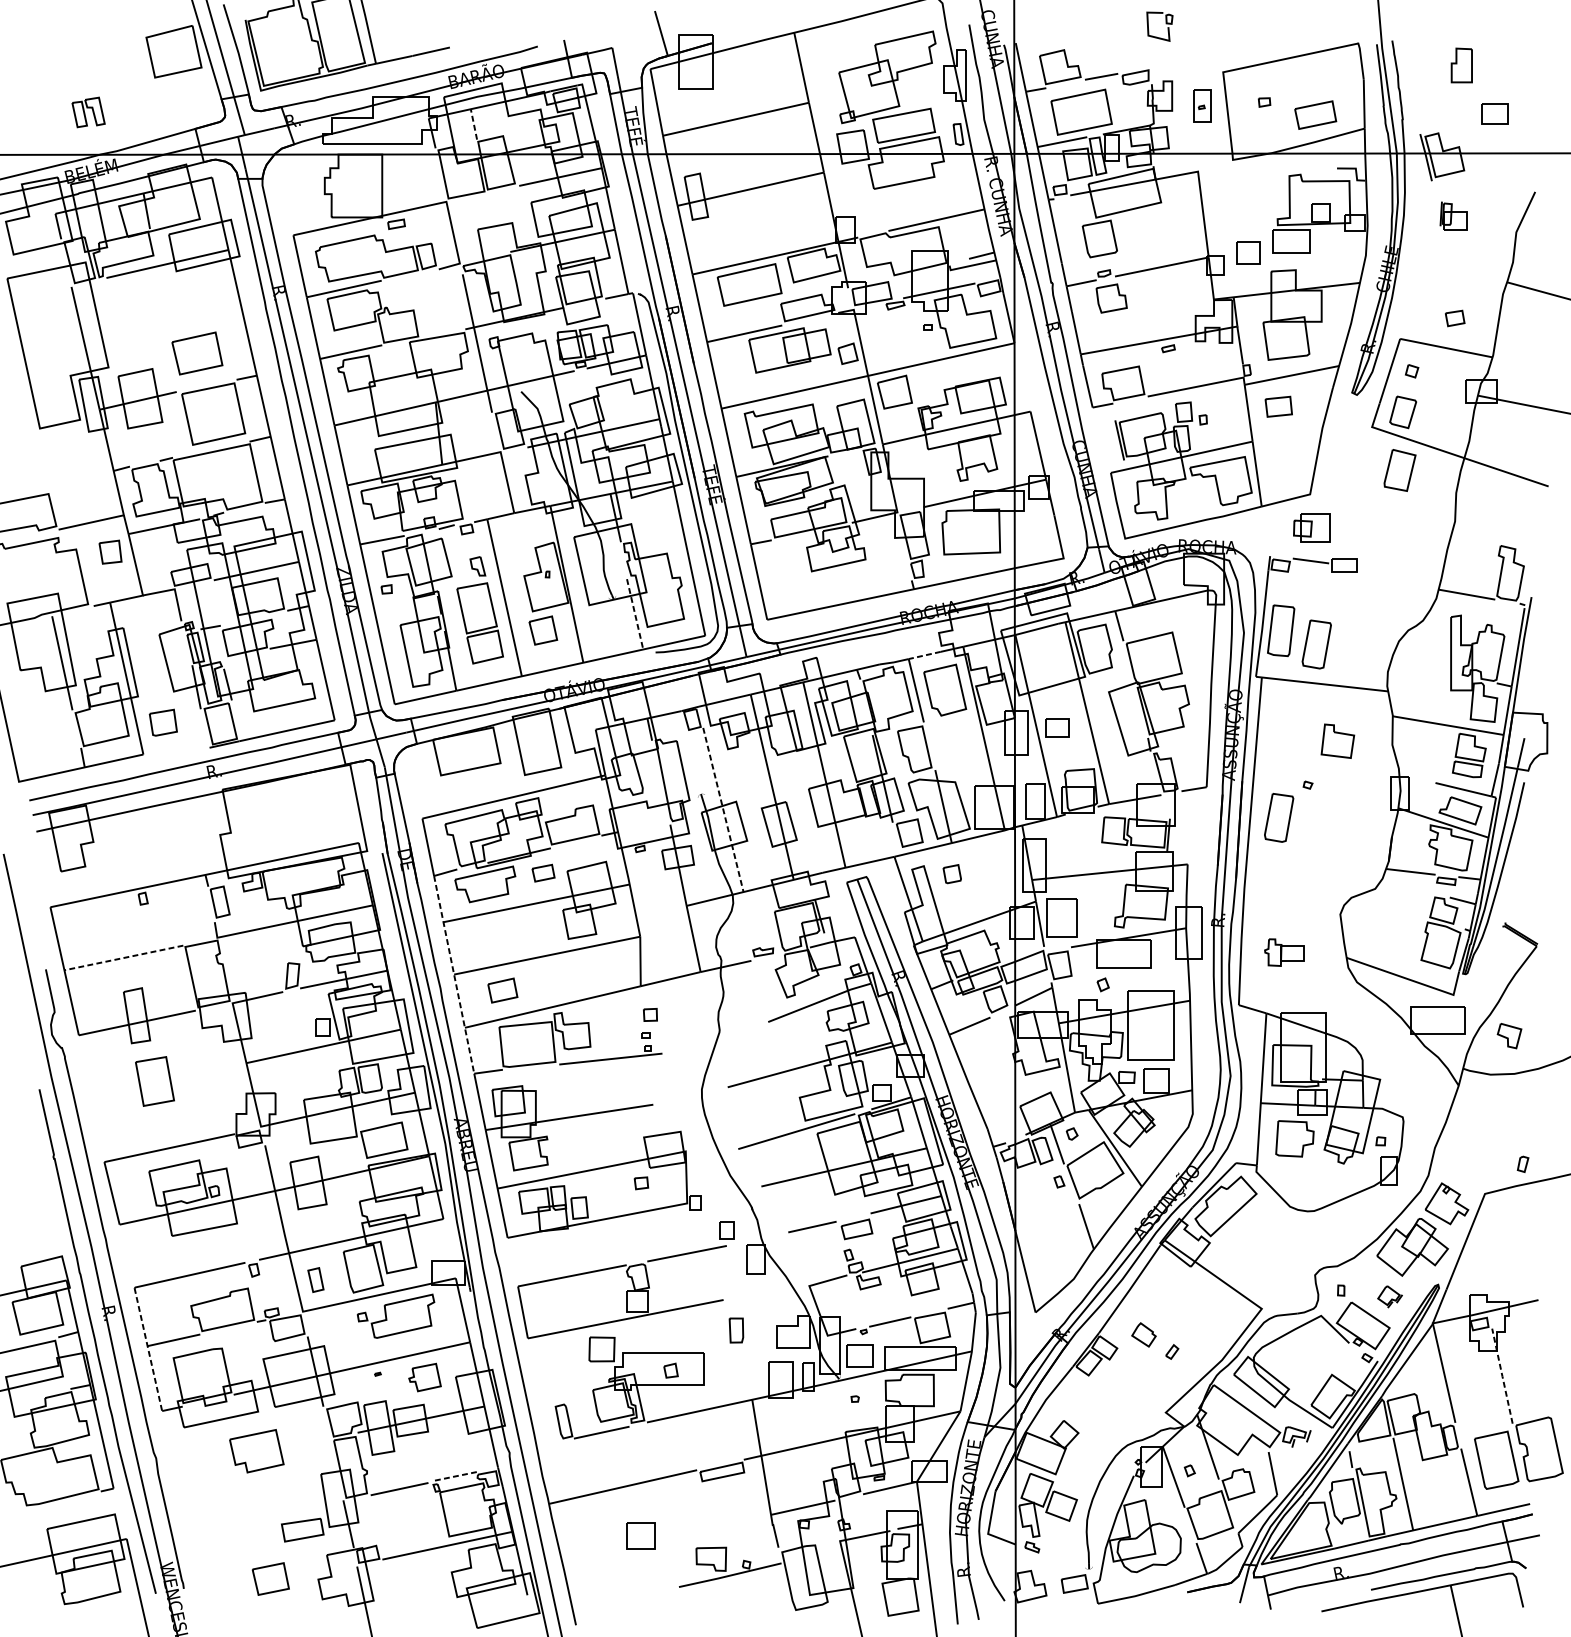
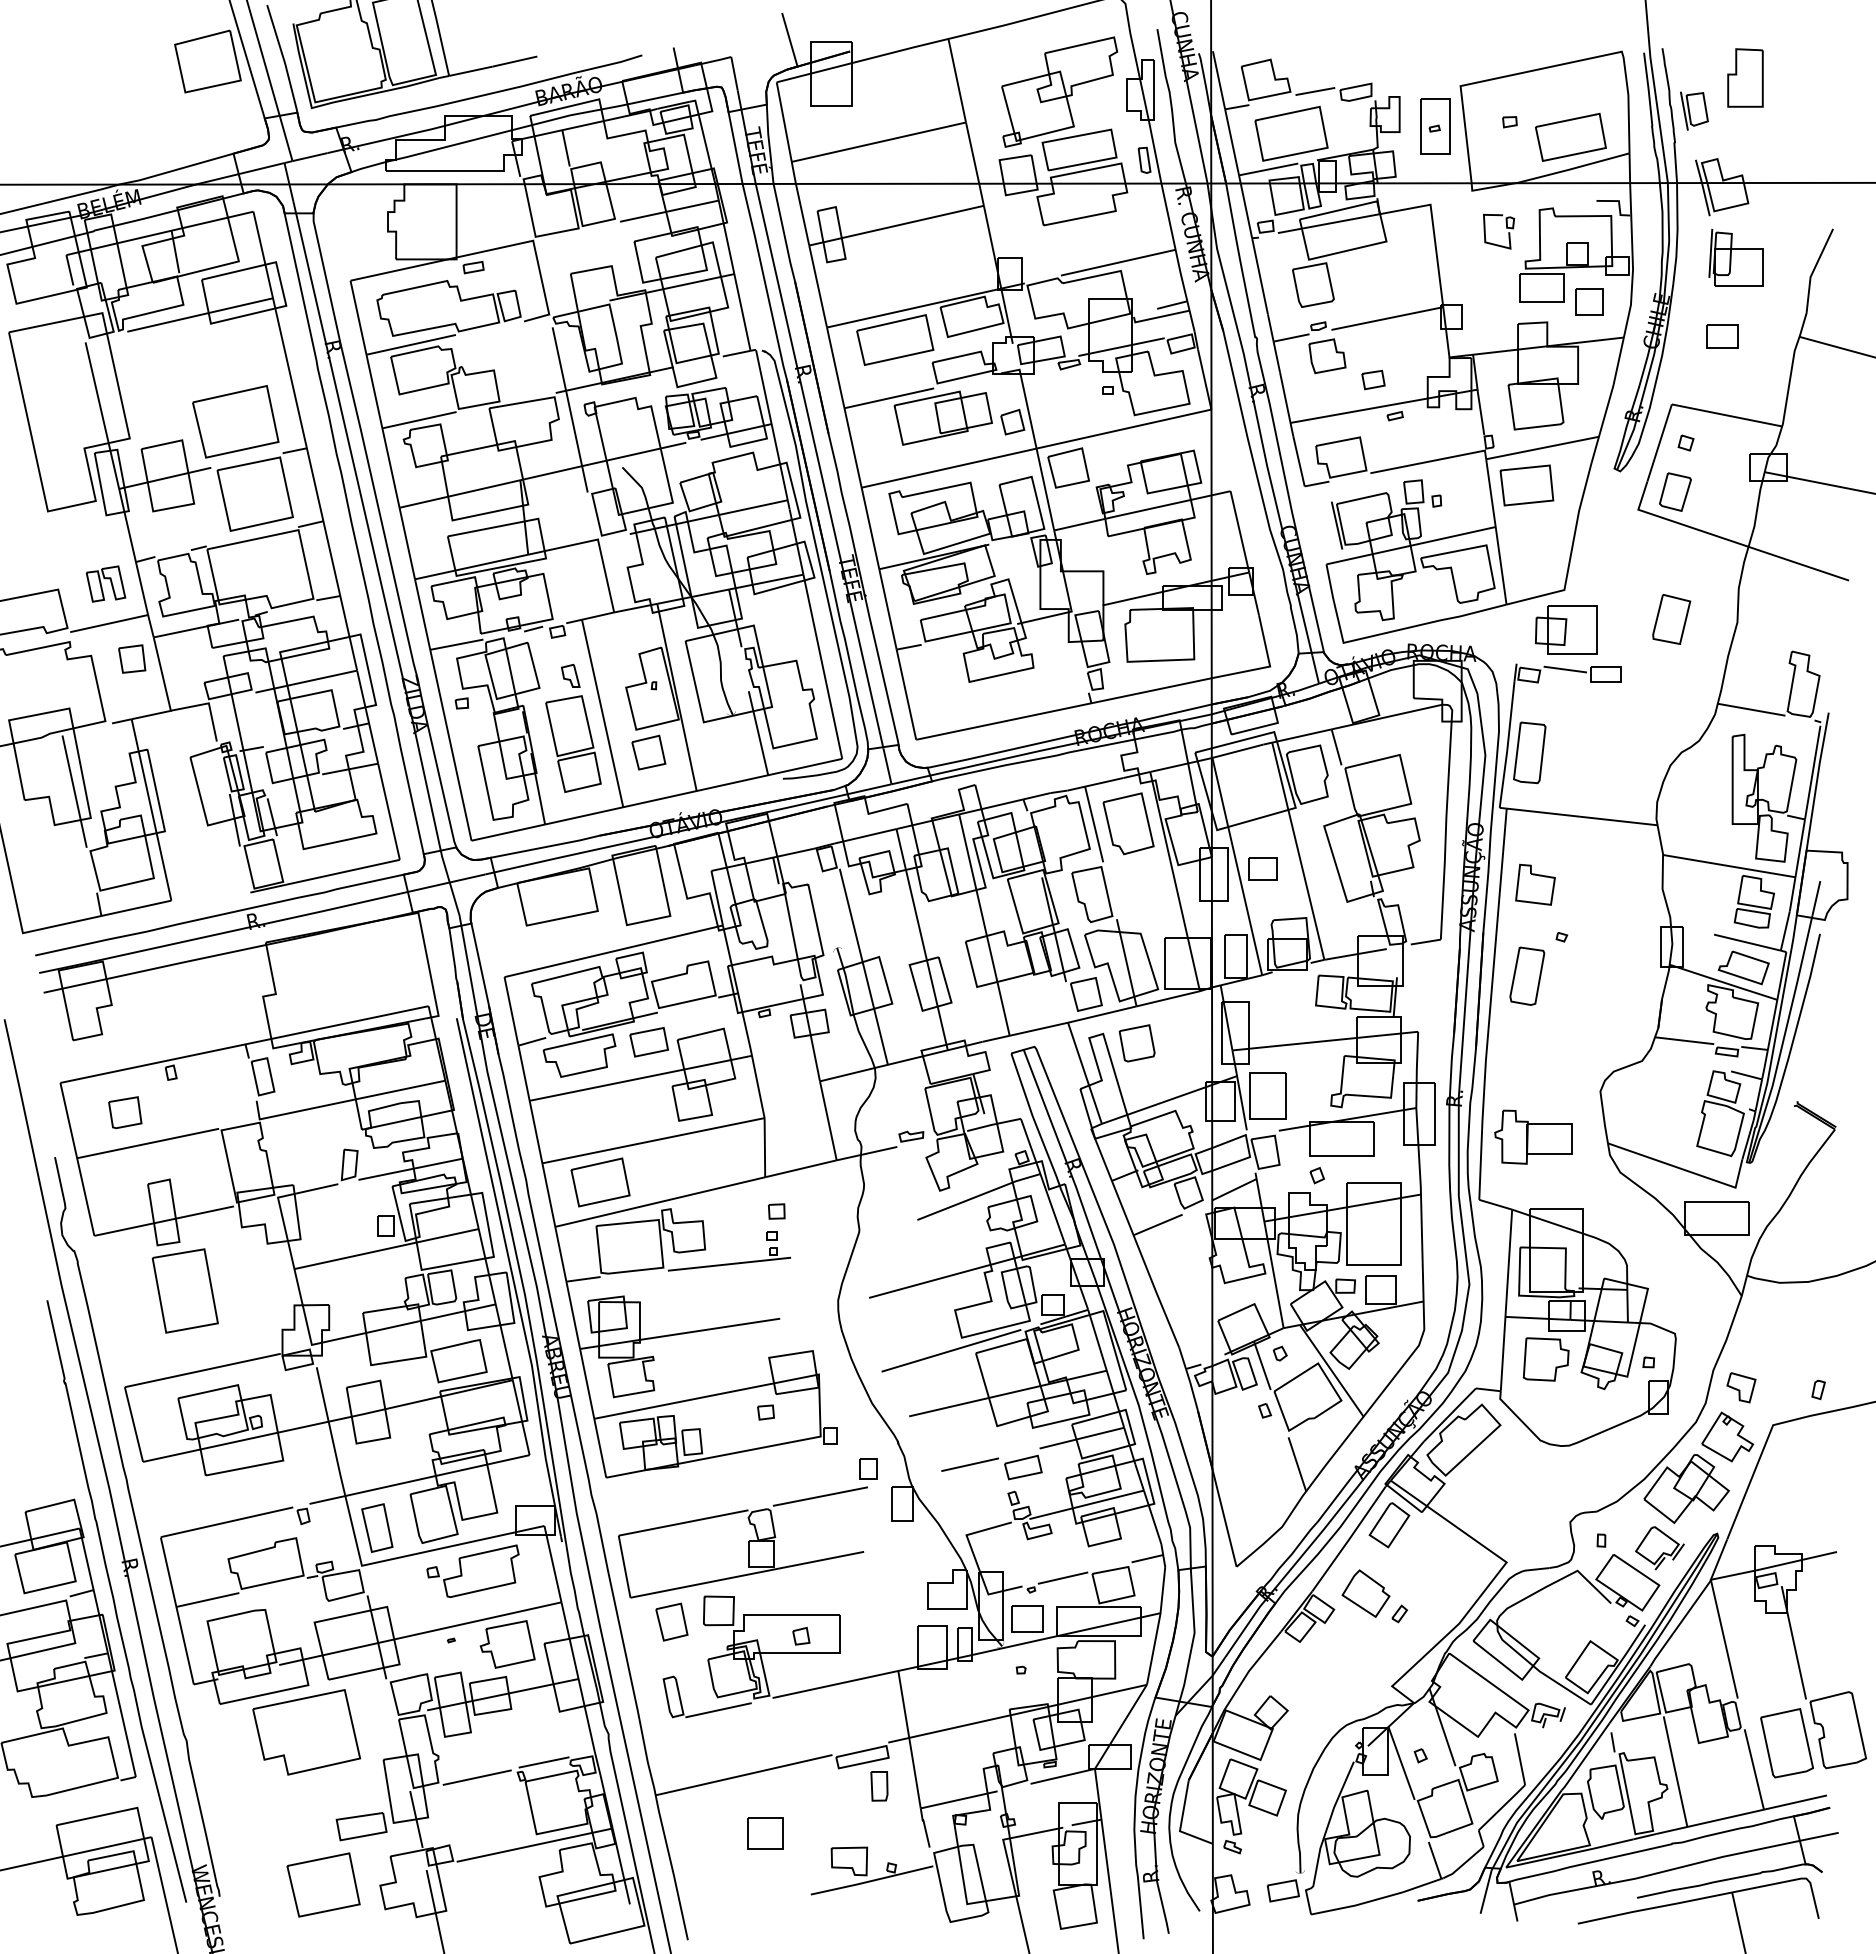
part: (1166, 24) -> (1506, 228), moved
part: (1461, 65) -> (1745, 77), size x1.43
part: (1419, 92) -> (1694, 110), added
part: (1202, 106) -> (1435, 126), size x1.43
part: (88, 111) -> (105, 583), moved
part: (1494, 113) -> (1722, 336), moved
part: (1315, 114) -> (1570, 136), size x1.43
line: (474, 124) -> (566, 148), dashed -> solid
part: (1453, 215) -> (1735, 257), size x1.67
part: (1248, 252) -> (1589, 301), moved
part: (1455, 318) -> (1373, 379), moved
part: (197, 353) -> (235, 421), size x1.43
part: (1278, 406) -> (1526, 485), size x1.67
part: (1399, 470) -> (1671, 619), moved
part: (1311, 527) -> (1566, 629), size x1.43
line: (635, 614) -> (758, 733), dashed -> solid
part: (1316, 643) -> (1572, 768), removed
line: (924, 655) -> (1104, 782), dashed -> solid
part: (163, 722) -> (125, 1112), moved
part: (1337, 741) -> (1535, 884), moved
line: (723, 809) -> (863, 966), dashed -> solid
part: (543, 873) -> (648, 1042), size x1.43
part: (951, 874) -> (1136, 1043), size x1.67
part: (1284, 952) -> (1533, 1136), size x1.67
line: (123, 957) -> (147, 1143), dashed -> solid
line: (454, 975) -> (542, 1164), dashed -> solid
part: (502, 990) -> (600, 1182), size x1.67
part: (1509, 1035) -> (1741, 1387), moved
part: (154, 1081) -> (184, 1290), size x1.43
part: (1163, 1277) -> (1389, 1525), added
part: (316, 1279) -> (377, 1527), size x1.67
part: (1389, 1297) -> (1659, 1548), size x1.67
part: (736, 1330) -> (879, 1786), moved
part: (1143, 1334) -> (1365, 1593), size x1.67
line: (148, 1349) -> (177, 1611), dashed -> solid
part: (562, 1358) -> (671, 1621), added
line: (1502, 1376) -> (1794, 1643), dashed -> solid
part: (424, 1377) -> (507, 1644), size x1.43
part: (256, 1451) -> (306, 1732), size x1.67
line: (455, 1476) -> (544, 1762), dashed -> solid
part: (270, 1578) -> (323, 1884), size x1.67

